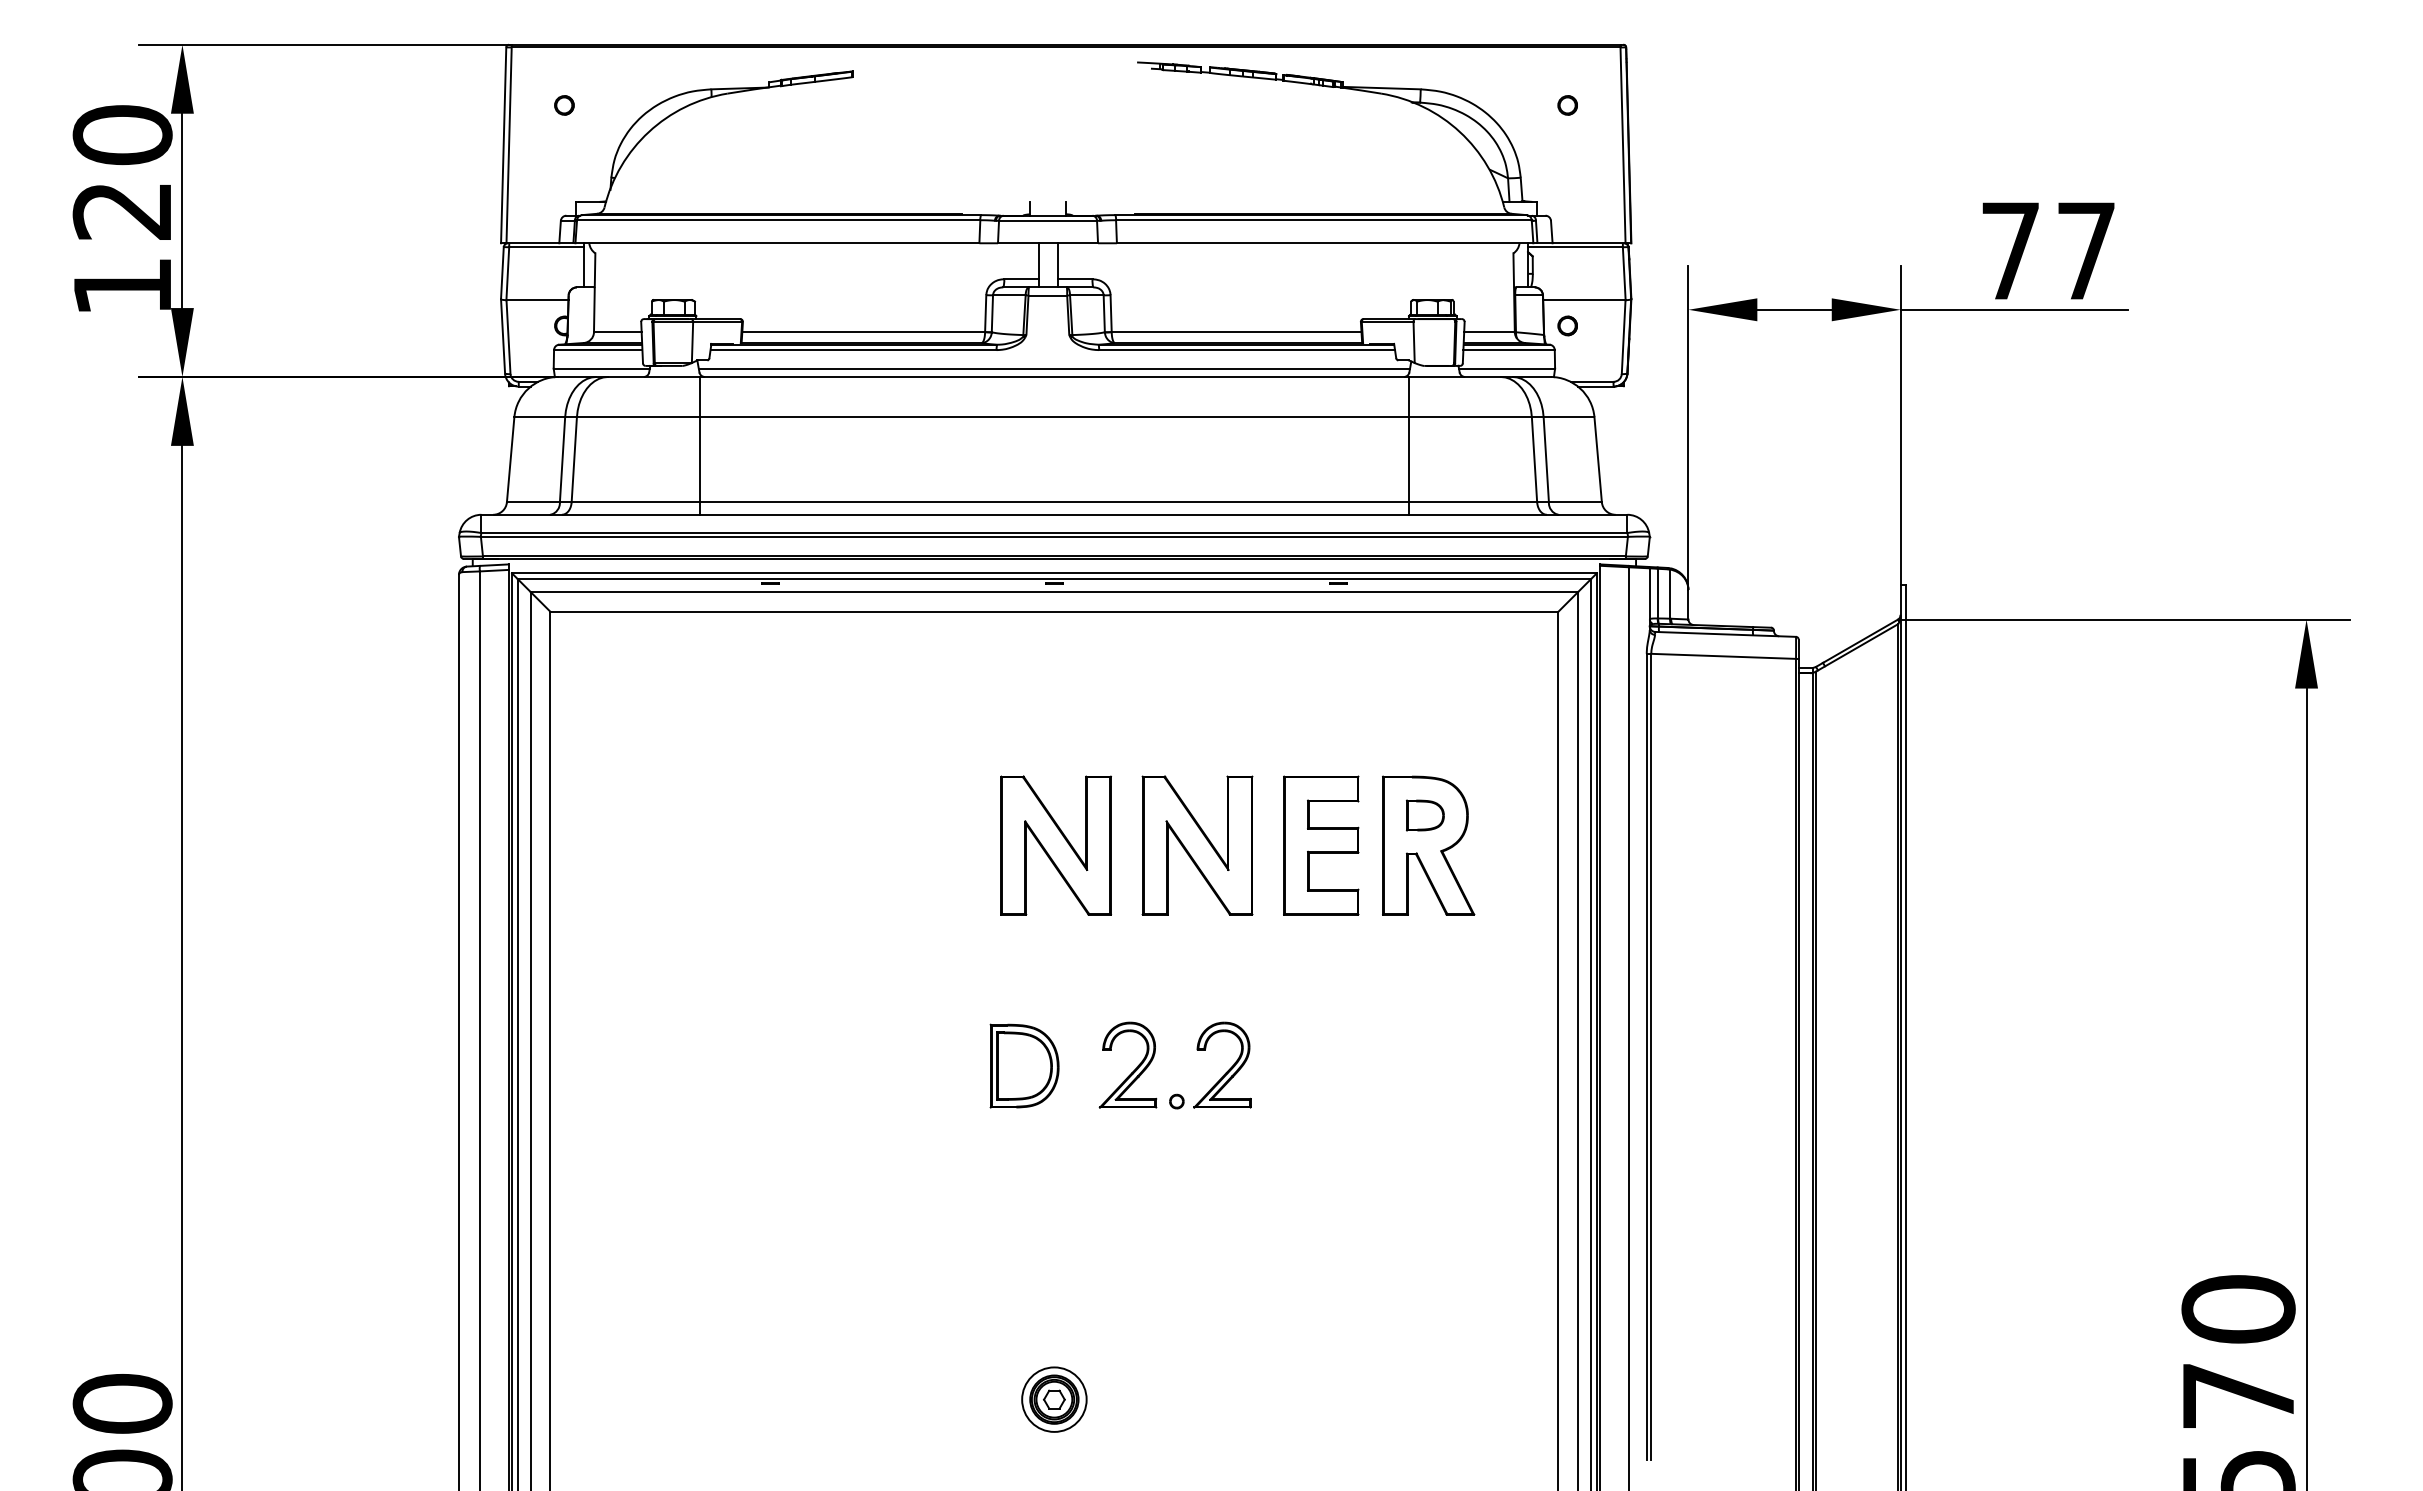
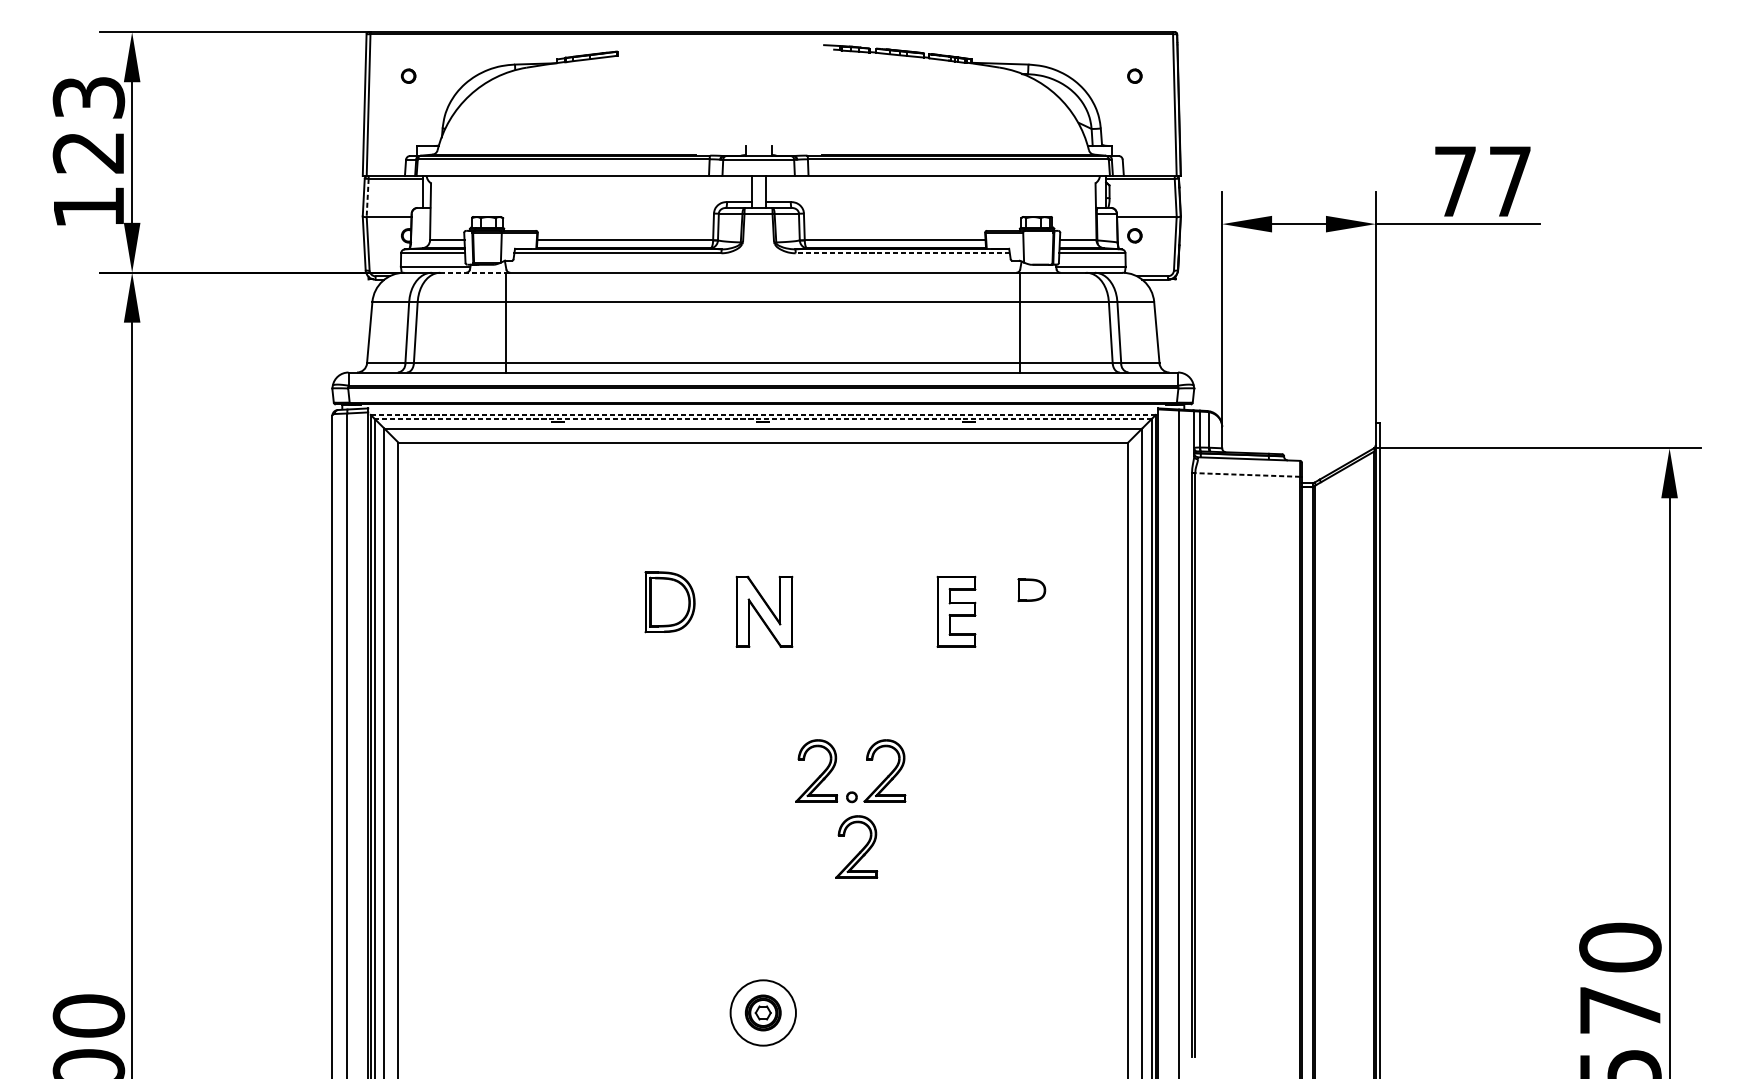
text: (122, 135) -> (88, 97), 120 -> 123
line: (507, 273) -> (367, 197), solid -> dashed
line: (1247, 350) -> (903, 253), solid -> dashed
line: (1054, 368) -> (763, 266), removed
line: (653, 376) -> (473, 272), solid -> dashed
line: (1054, 573) -> (763, 415), solid -> dashed
line: (1053, 579) -> (762, 419), solid -> dashed
line: (1723, 656) -> (1247, 475), solid -> dashed
part: (1055, 845) -> (764, 611), size x0.7
part: (1197, 845) -> (866, 611), removed
part: (1321, 845) -> (956, 611), size x0.7
part: (1428, 845) -> (1034, 611), removed
part: (1024, 1065) -> (669, 601), moved
part: (1189, 1174) -> (861, 850), added
circle: (1054, 1399) -> (763, 1012), size x1.4

